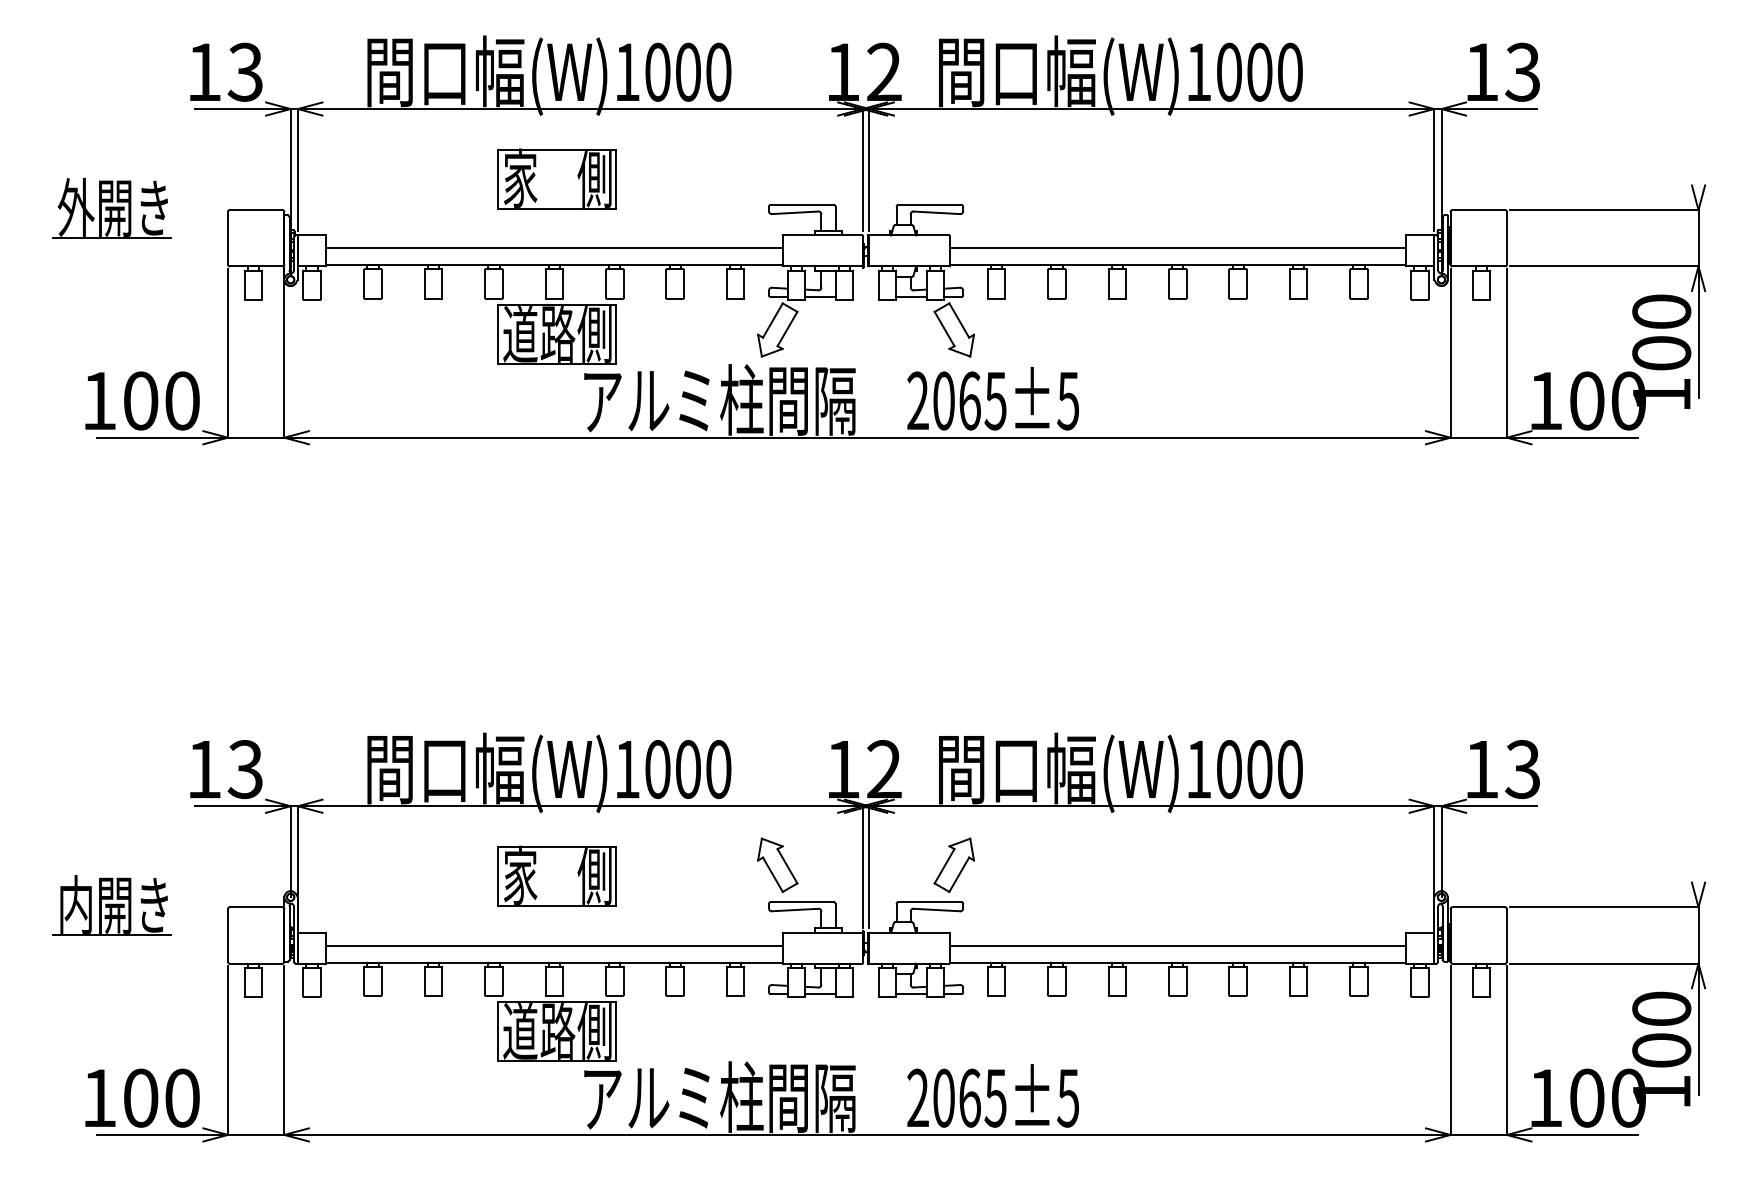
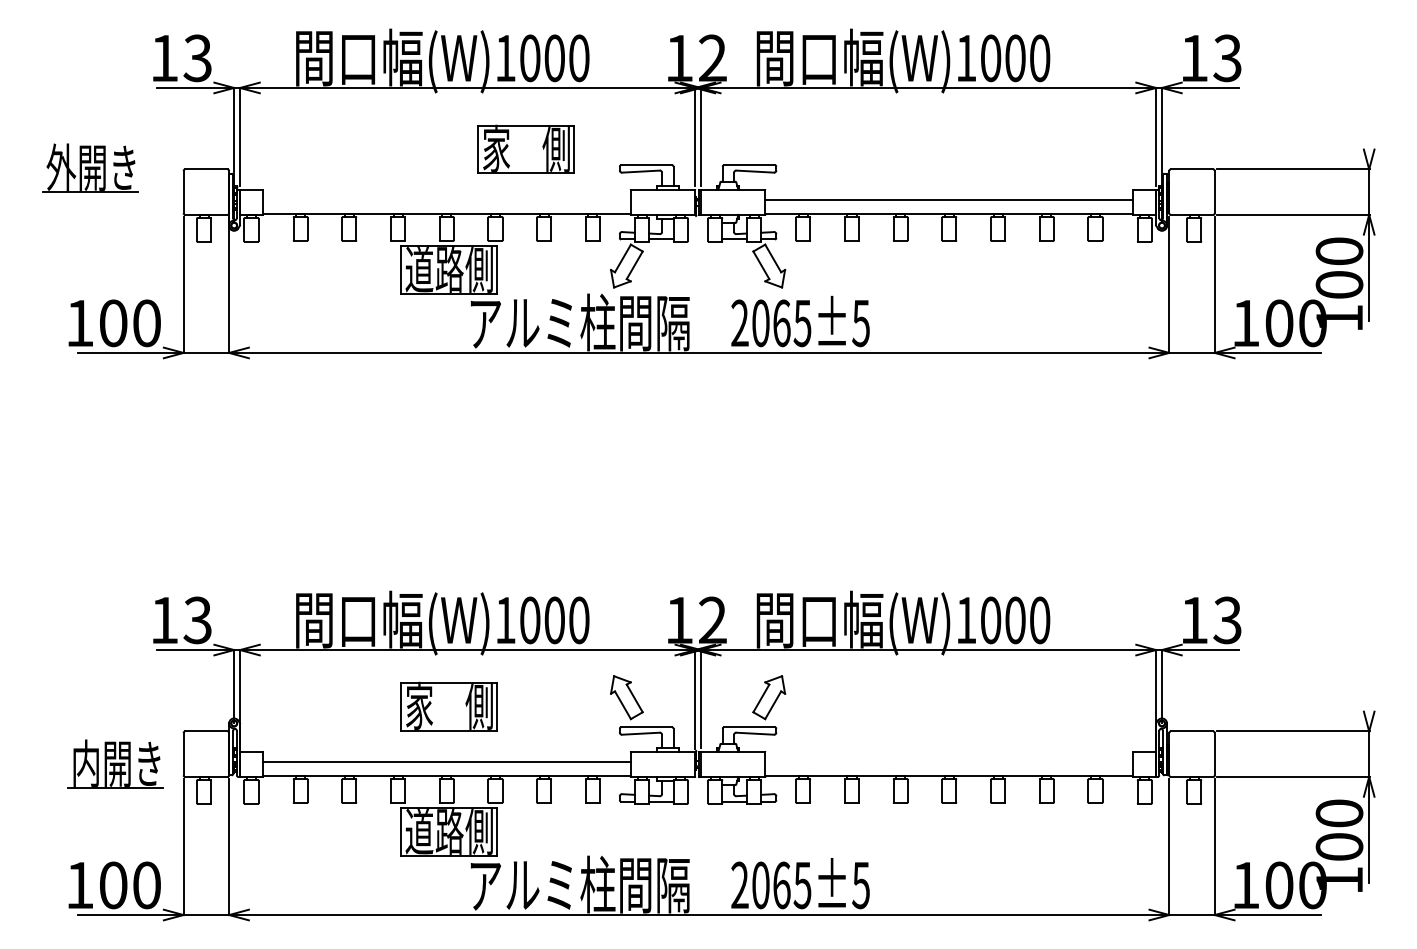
part: (556, 177) -> (525, 148), moved
line: (554, 248) -> (446, 200), removed
part: (112, 904) -> (115, 763), moved
line: (1177, 945) -> (949, 762), removed

